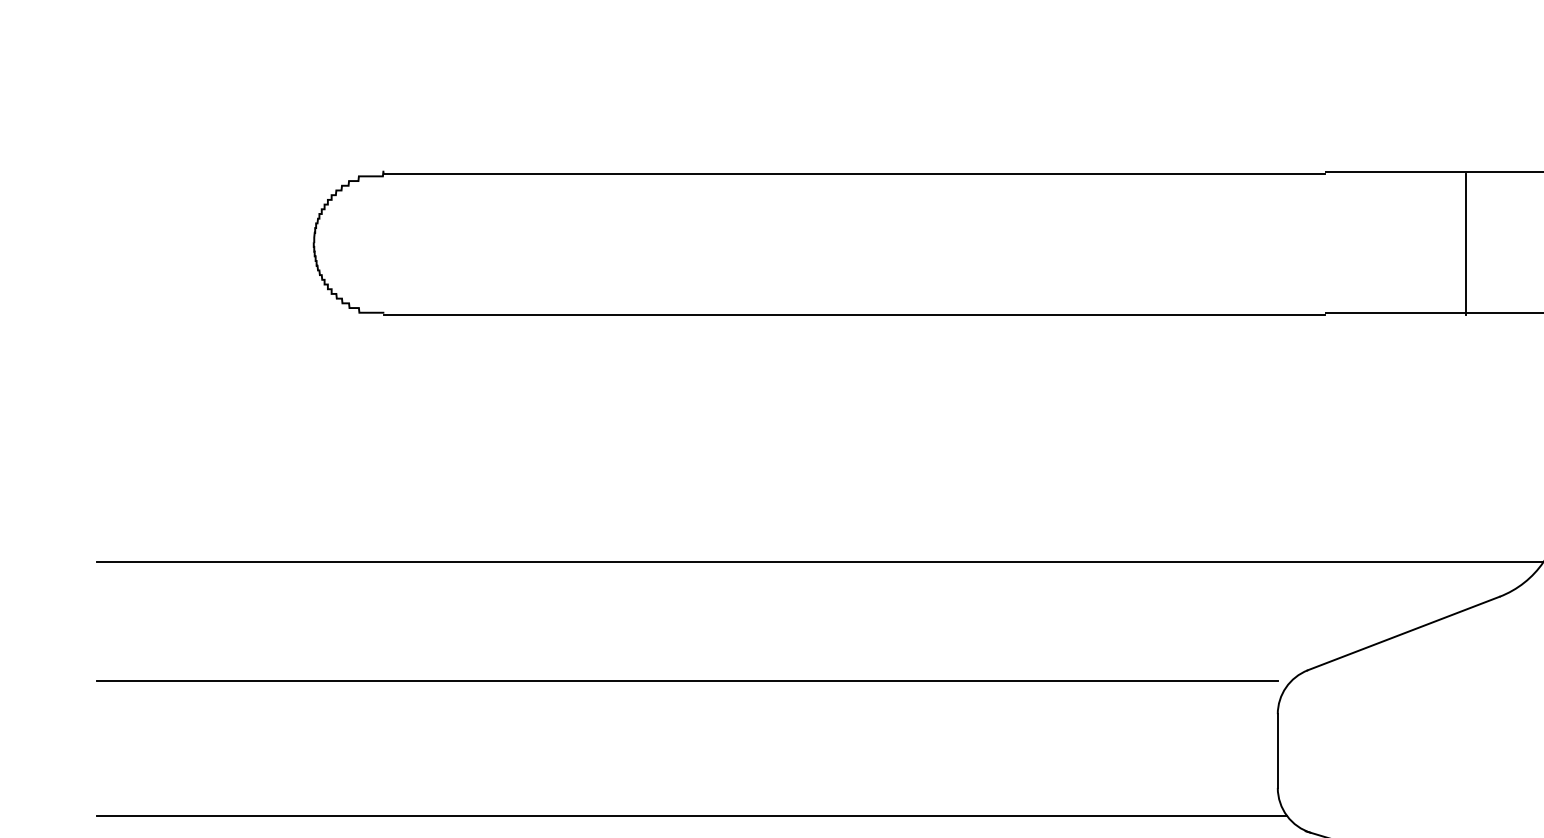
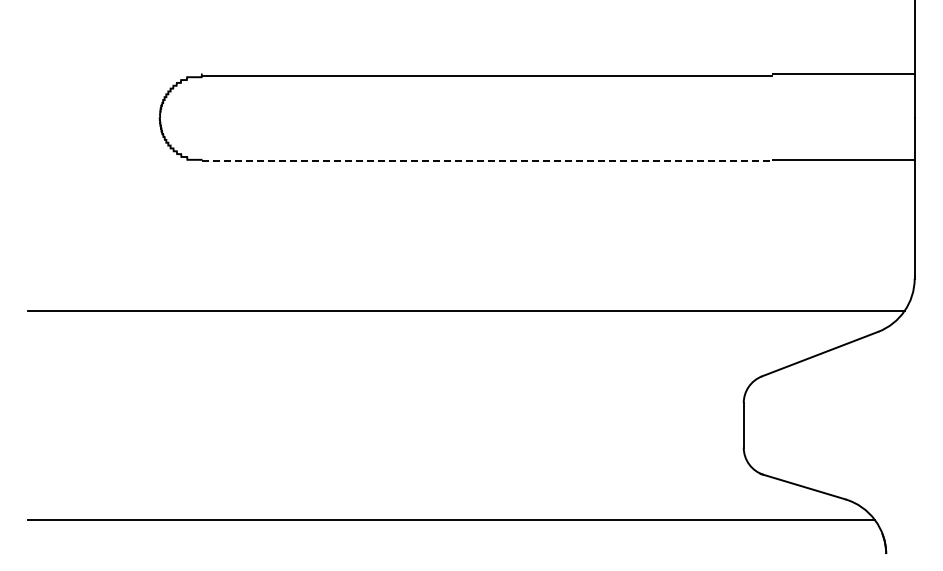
line: (1465, 244) -> (857, 118), removed
line: (854, 315) -> (487, 161), solid -> dashed
line: (686, 680) -> (385, 382), removed
line: (691, 815) -> (388, 464), removed

